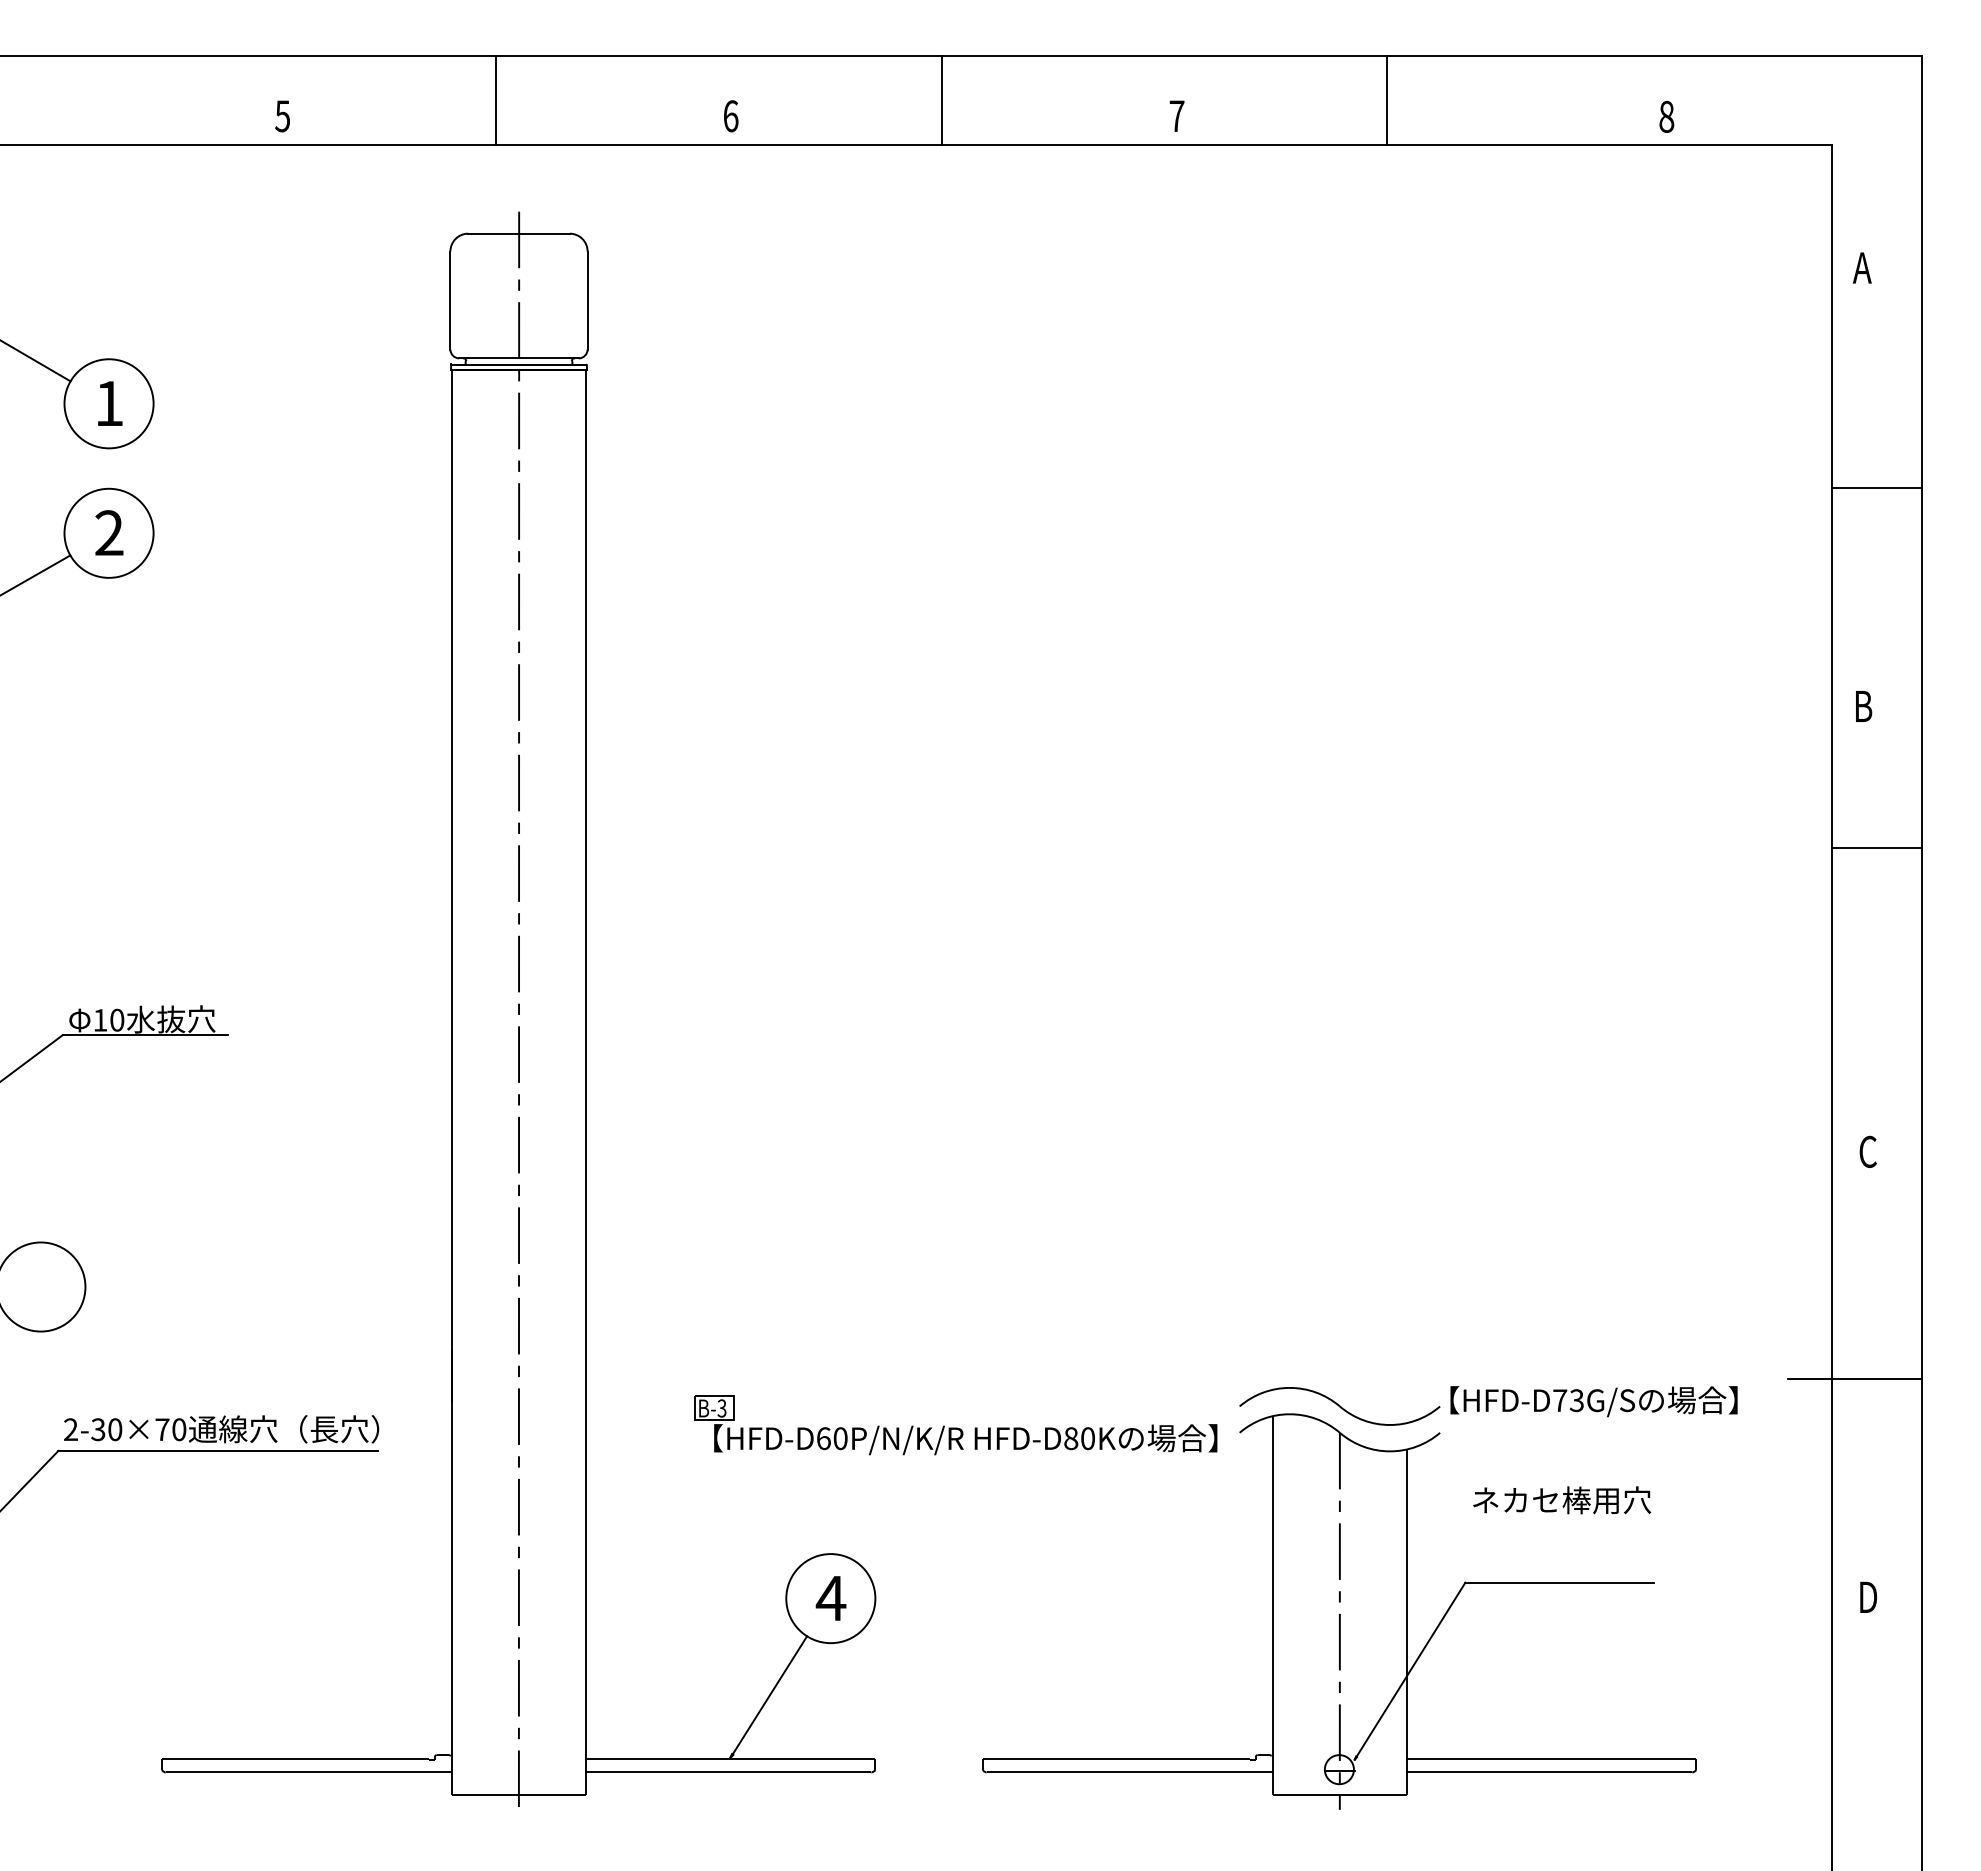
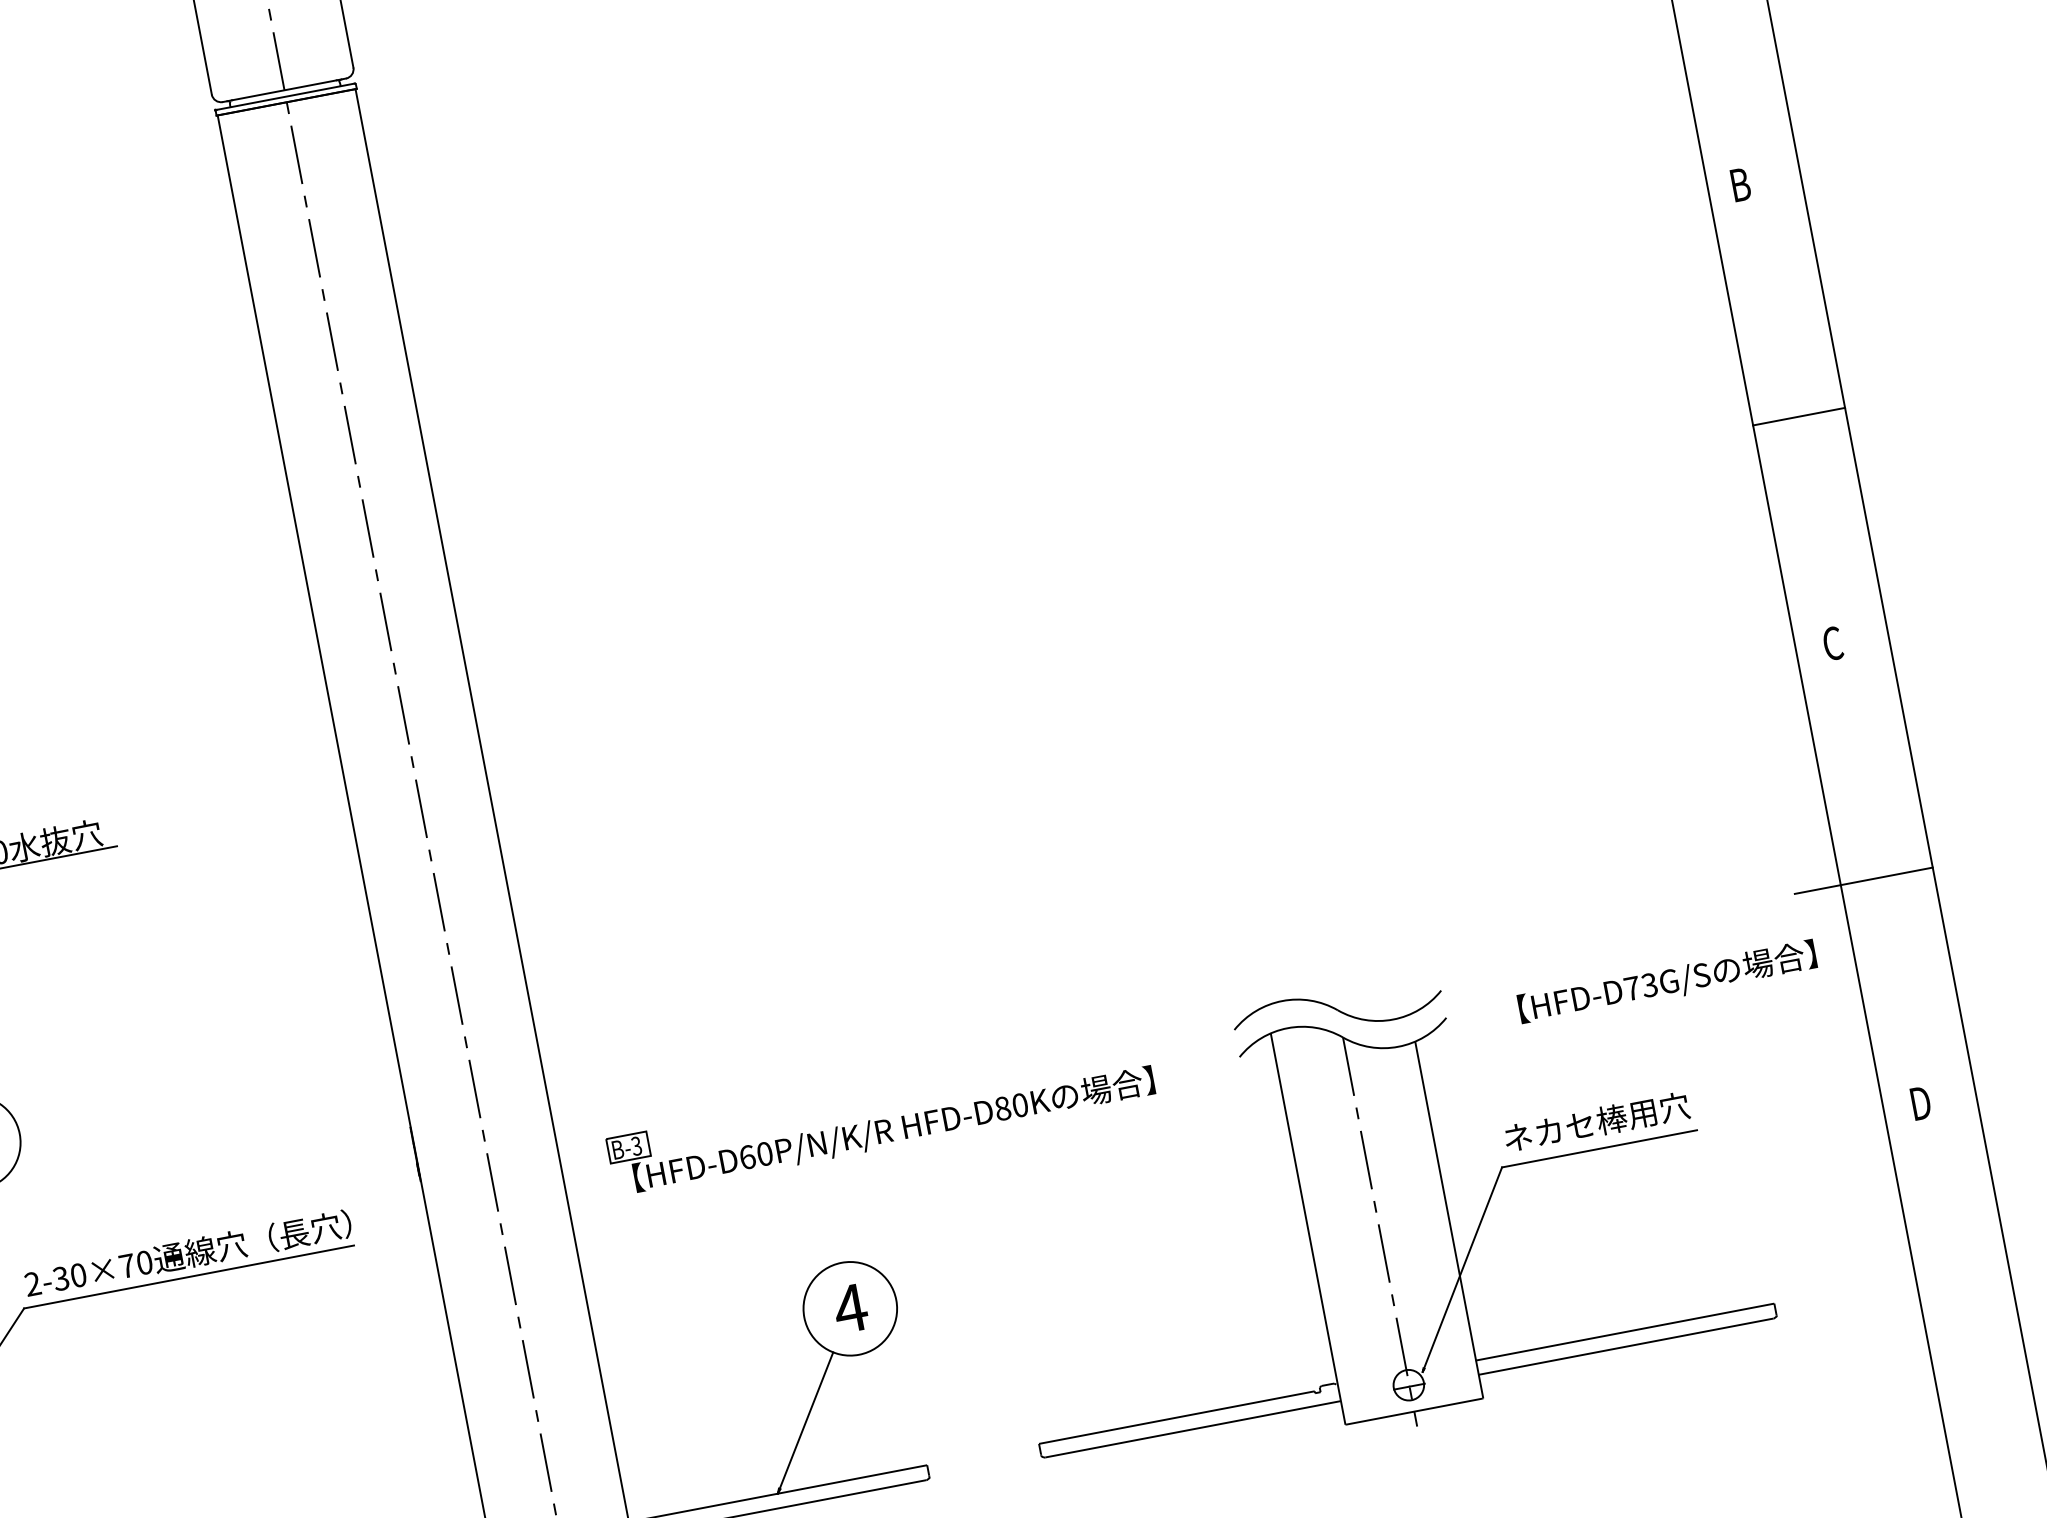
line: (1876, 847) -> (1798, 416), moved
text: (1593, 1401) -> (1666, 982), moved
part: (955, 1425) -> (880, 1117), moved
text: (1562, 1500) -> (1597, 1122), moved

